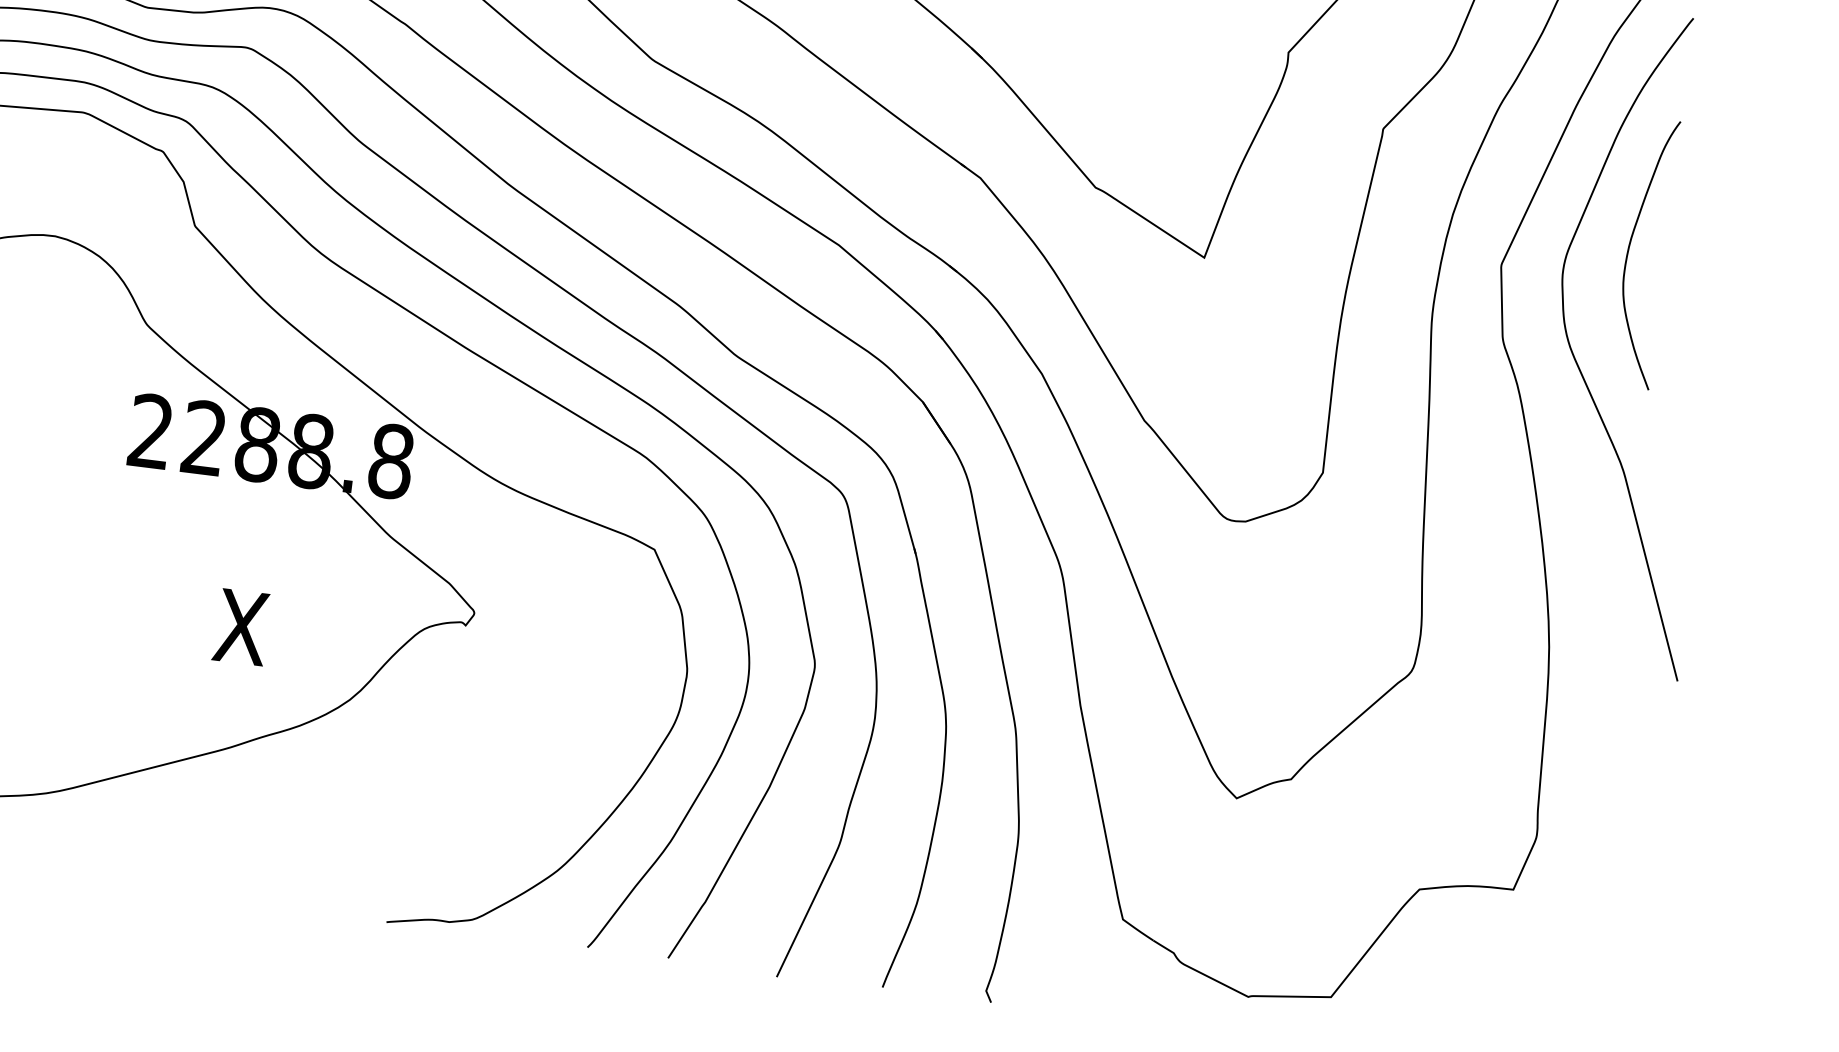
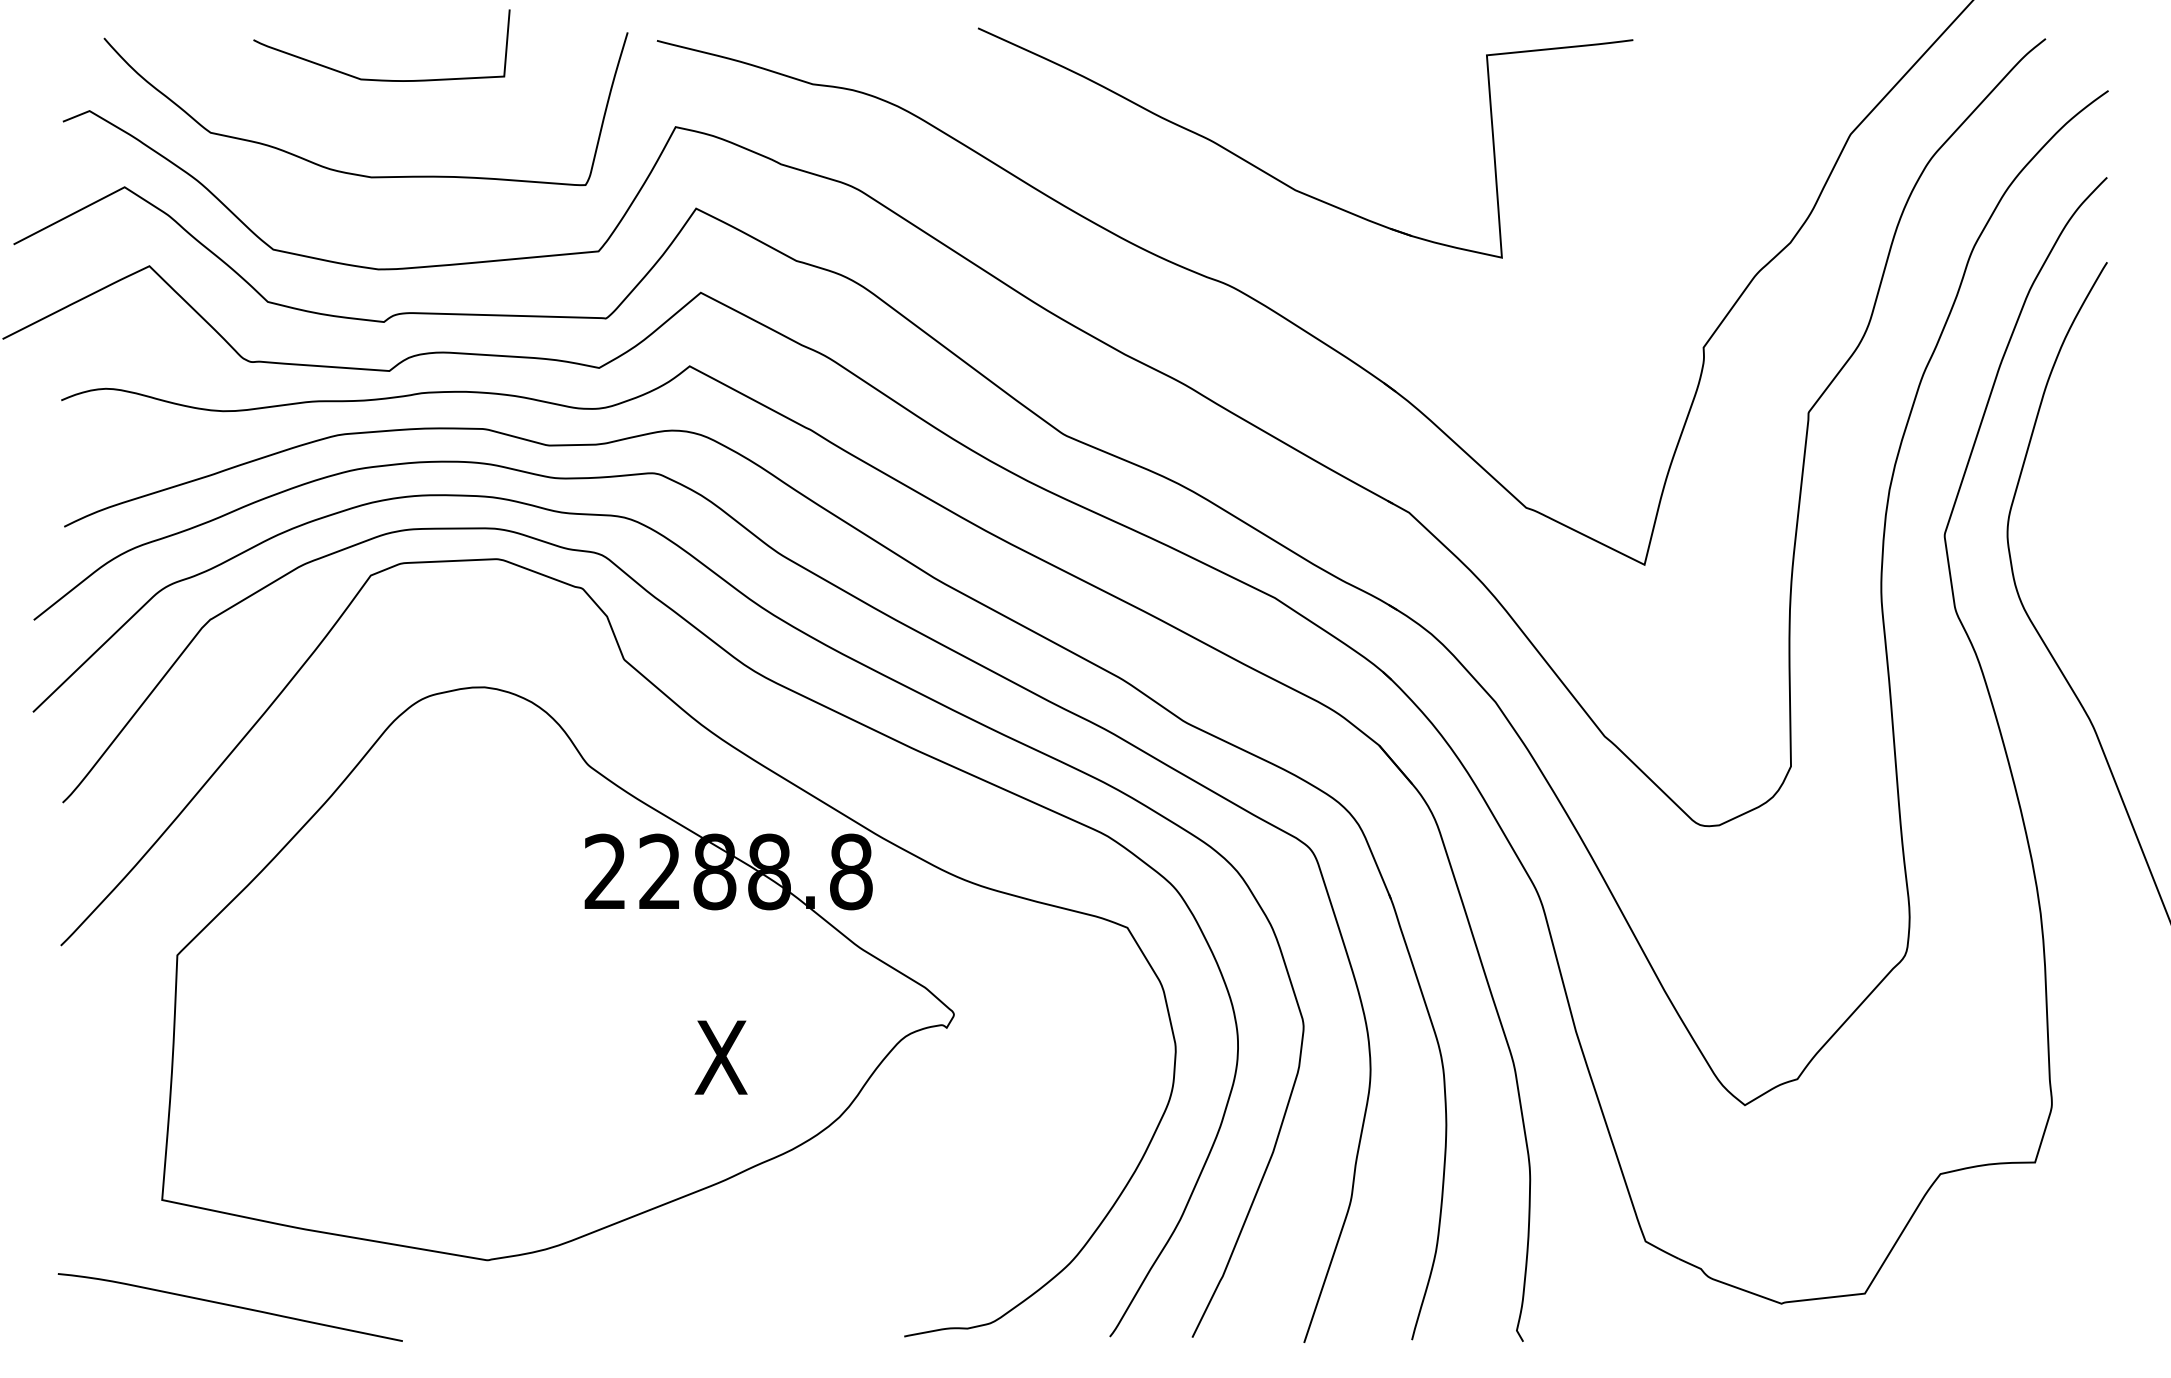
curve: (1629, 250) -> (2071, 504), removed

